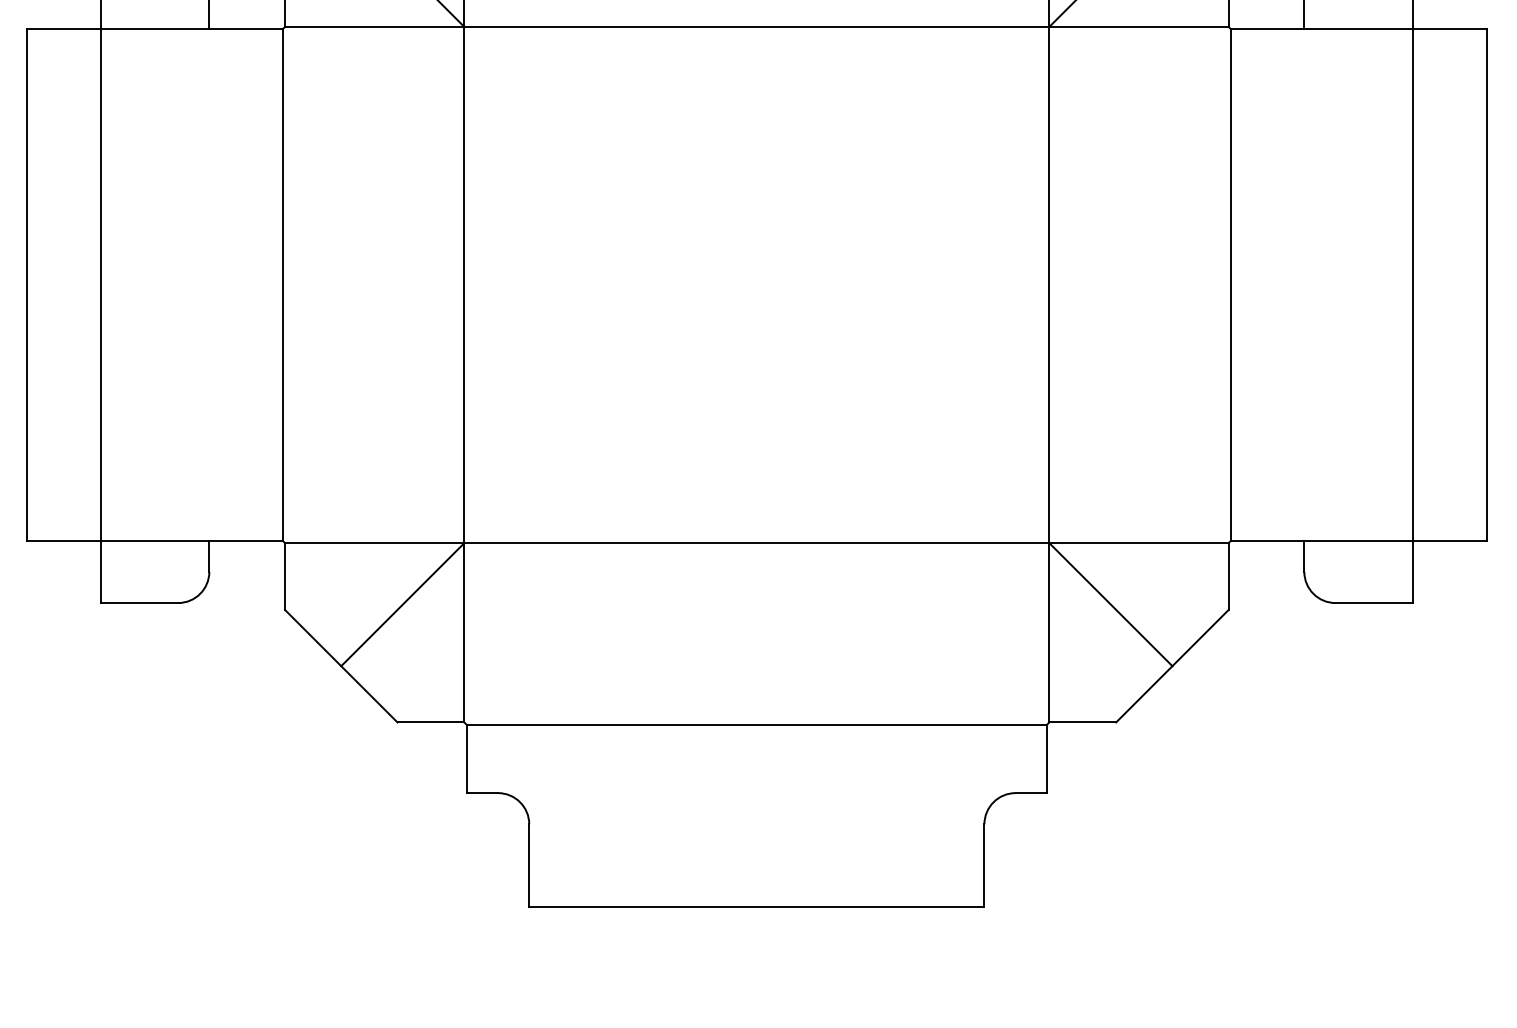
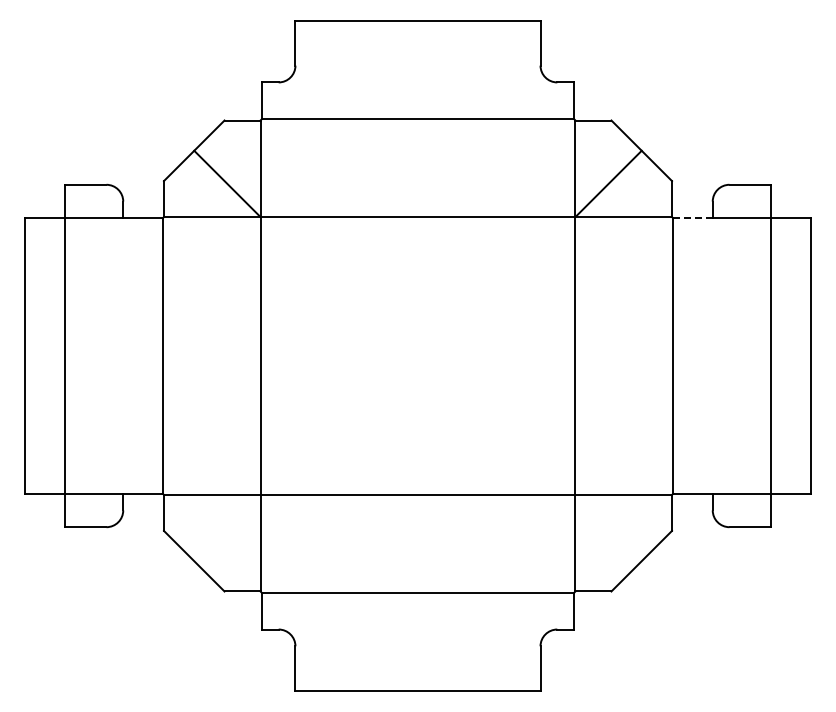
line: (1268, 29) -> (693, 218), solid -> dashed
line: (402, 603) -> (227, 527), removed
line: (1110, 603) -> (608, 527), removed

